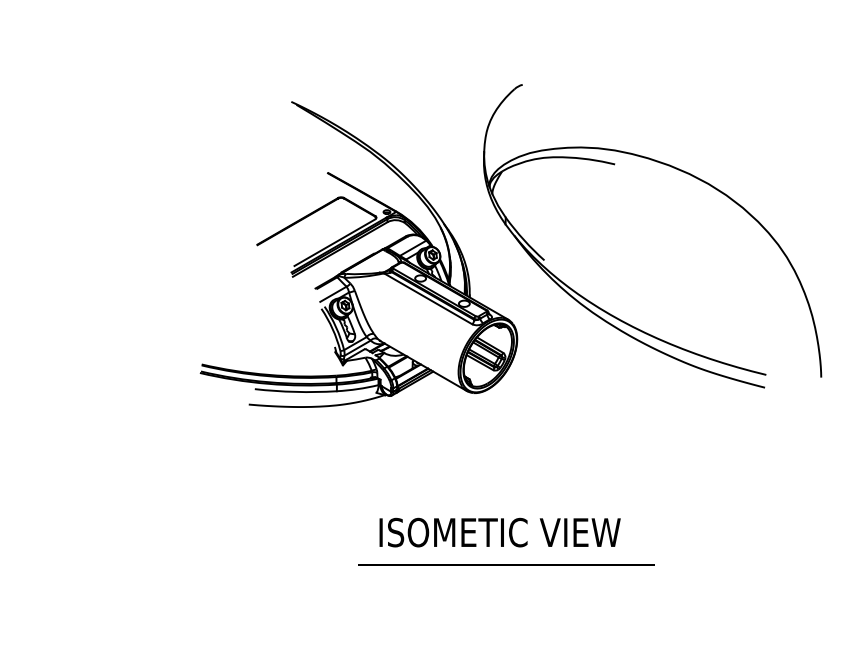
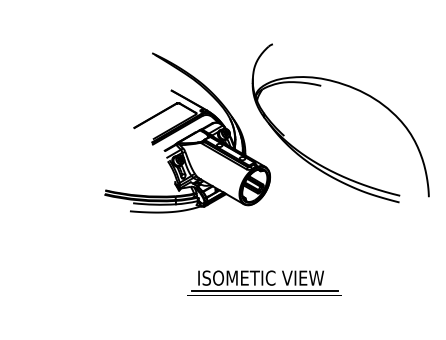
line: (506, 556) -> (264, 290), added

